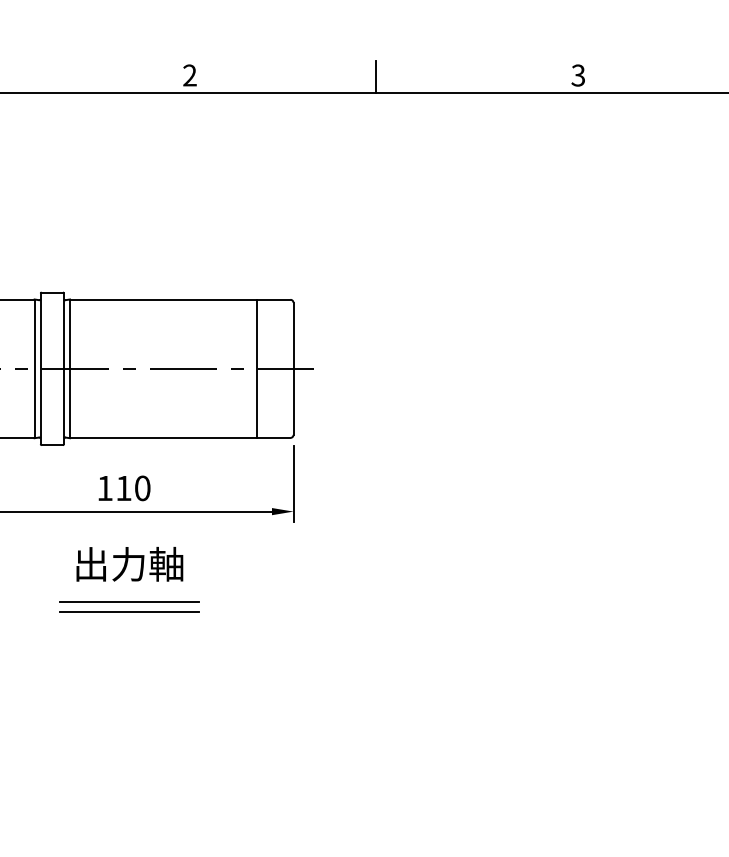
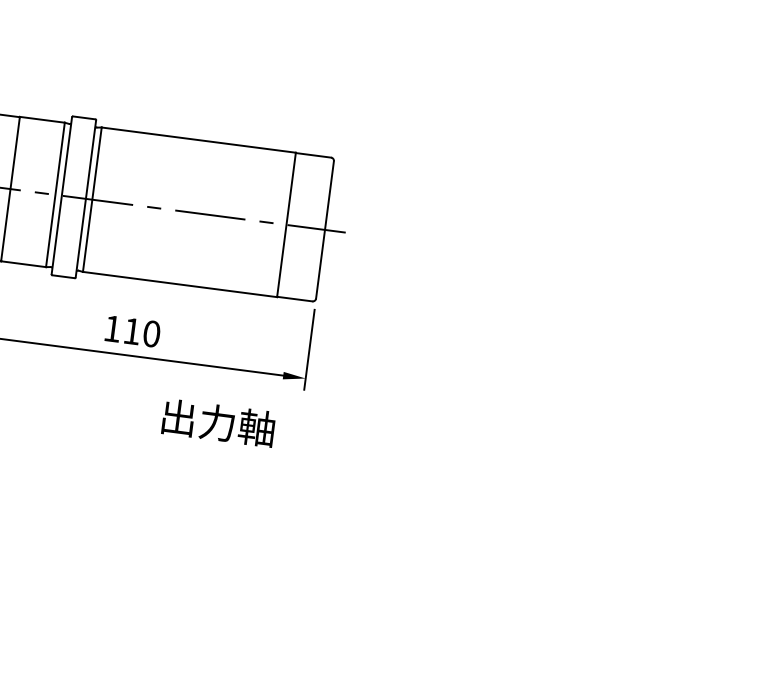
text: (129, 564) -> (218, 423), moved
line: (129, 601) -> (122, 449), removed
line: (129, 612) -> (121, 461), removed

